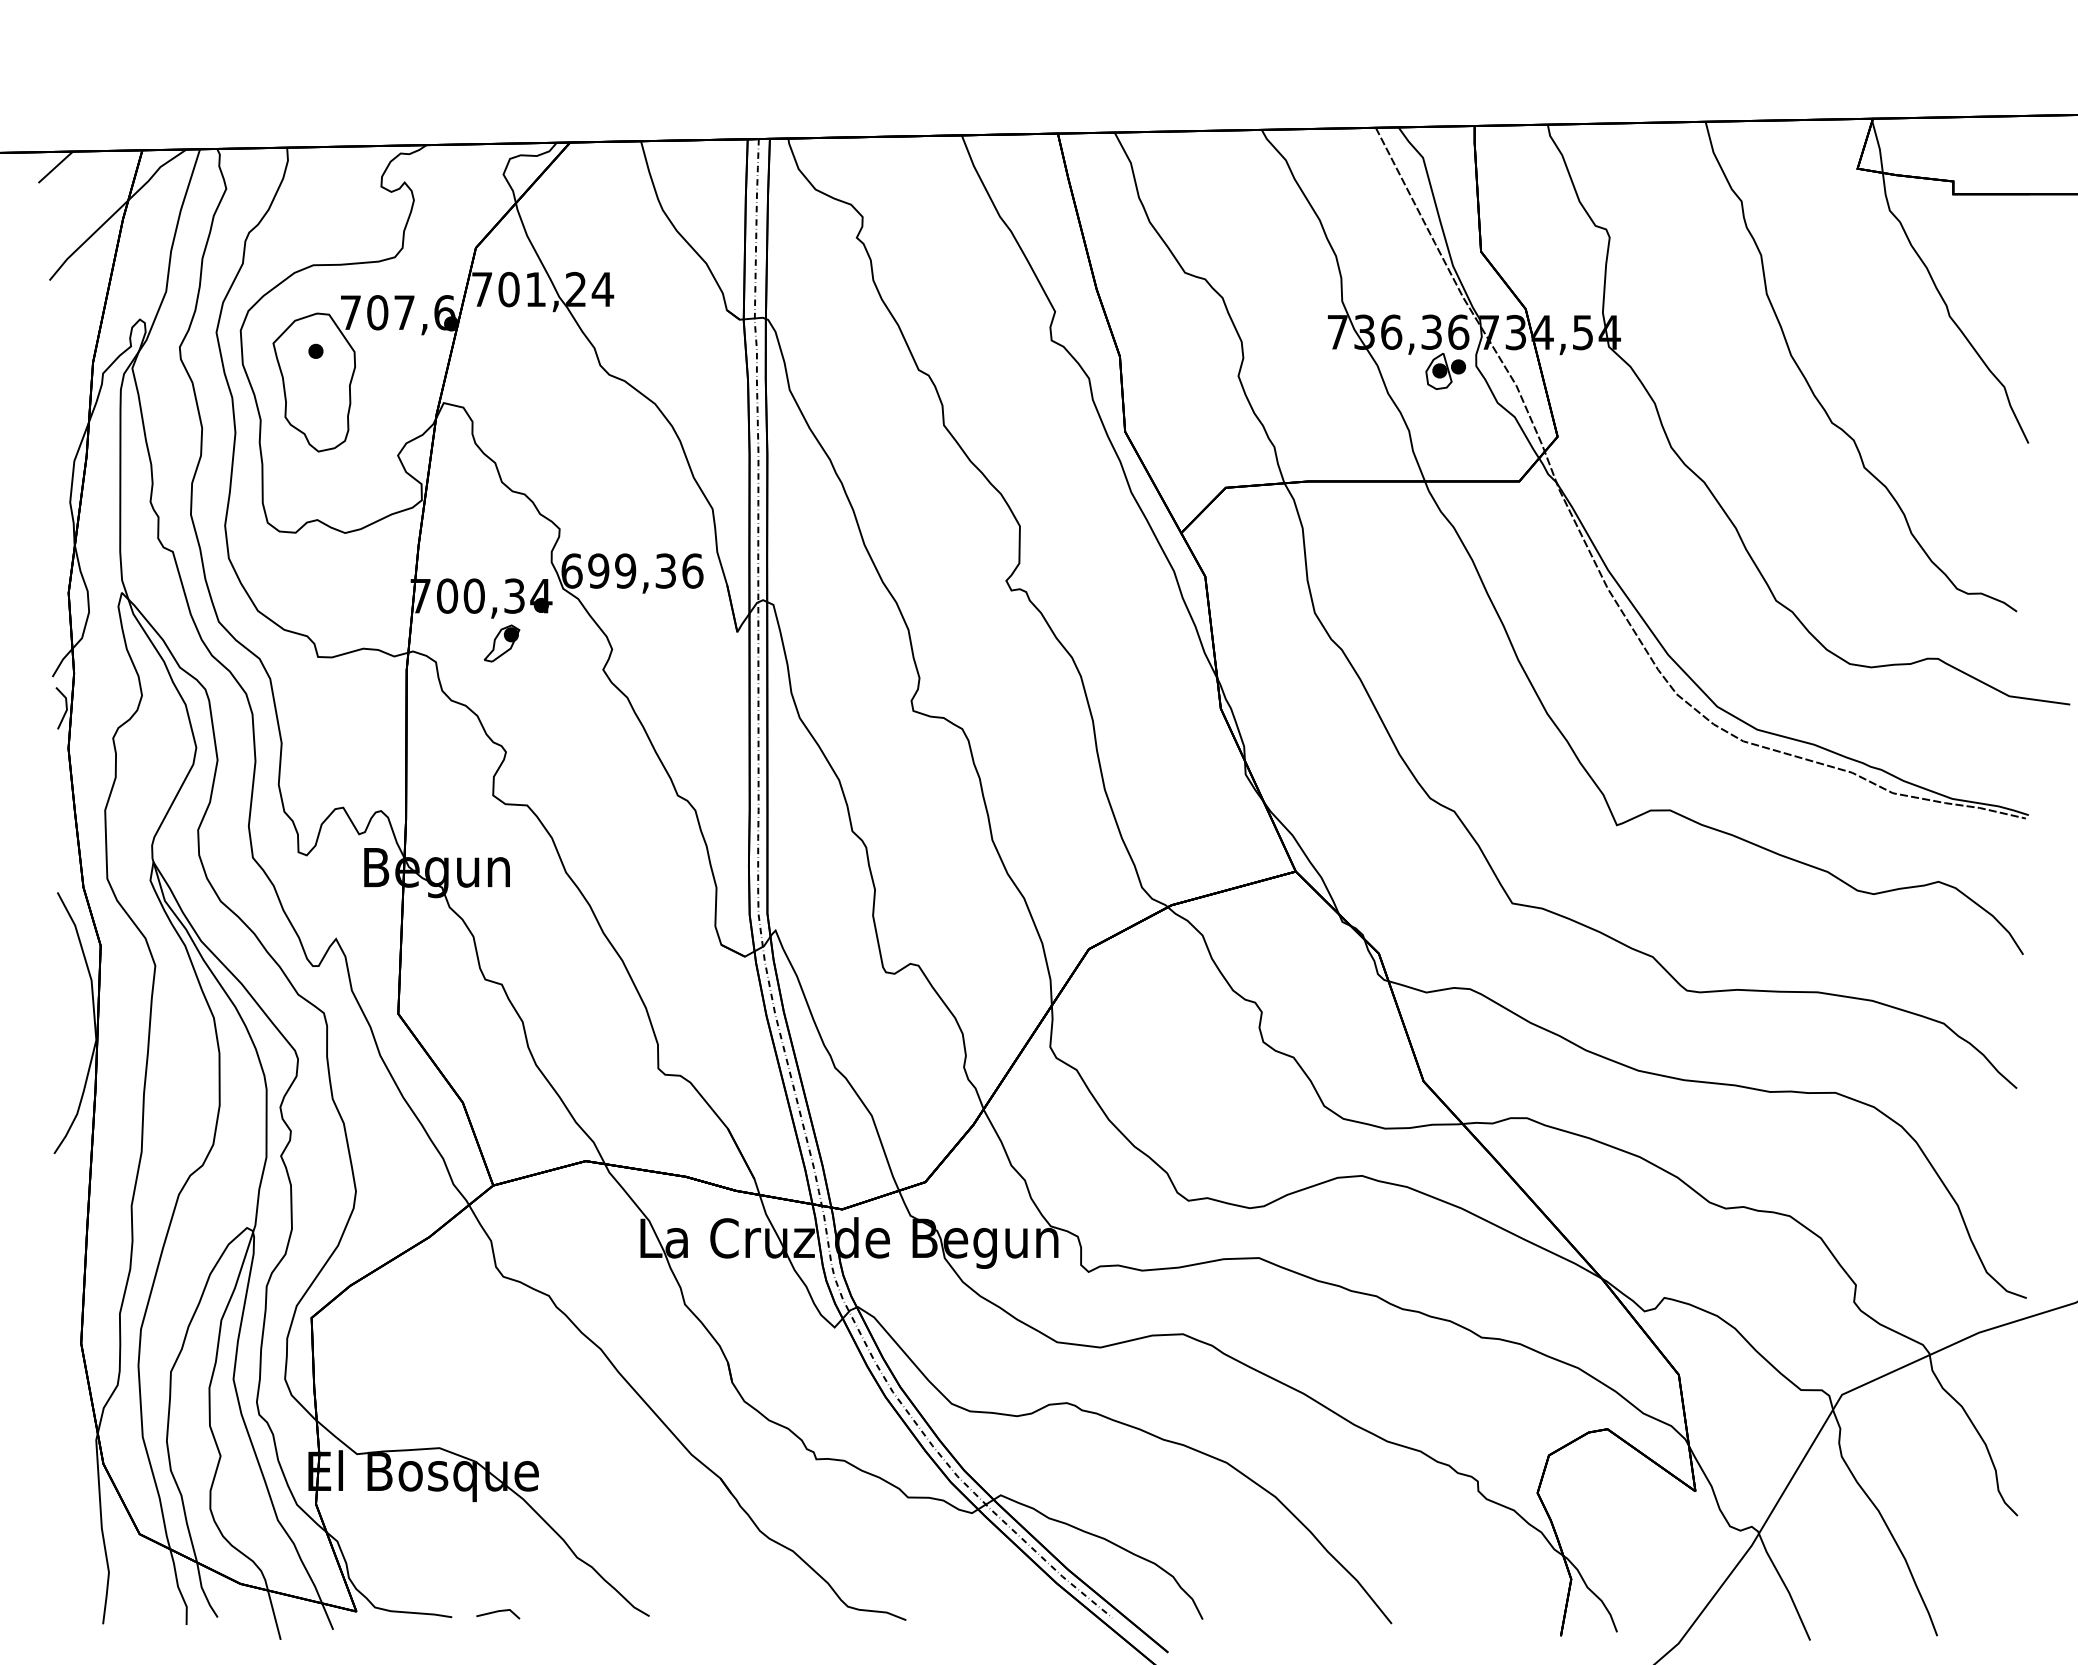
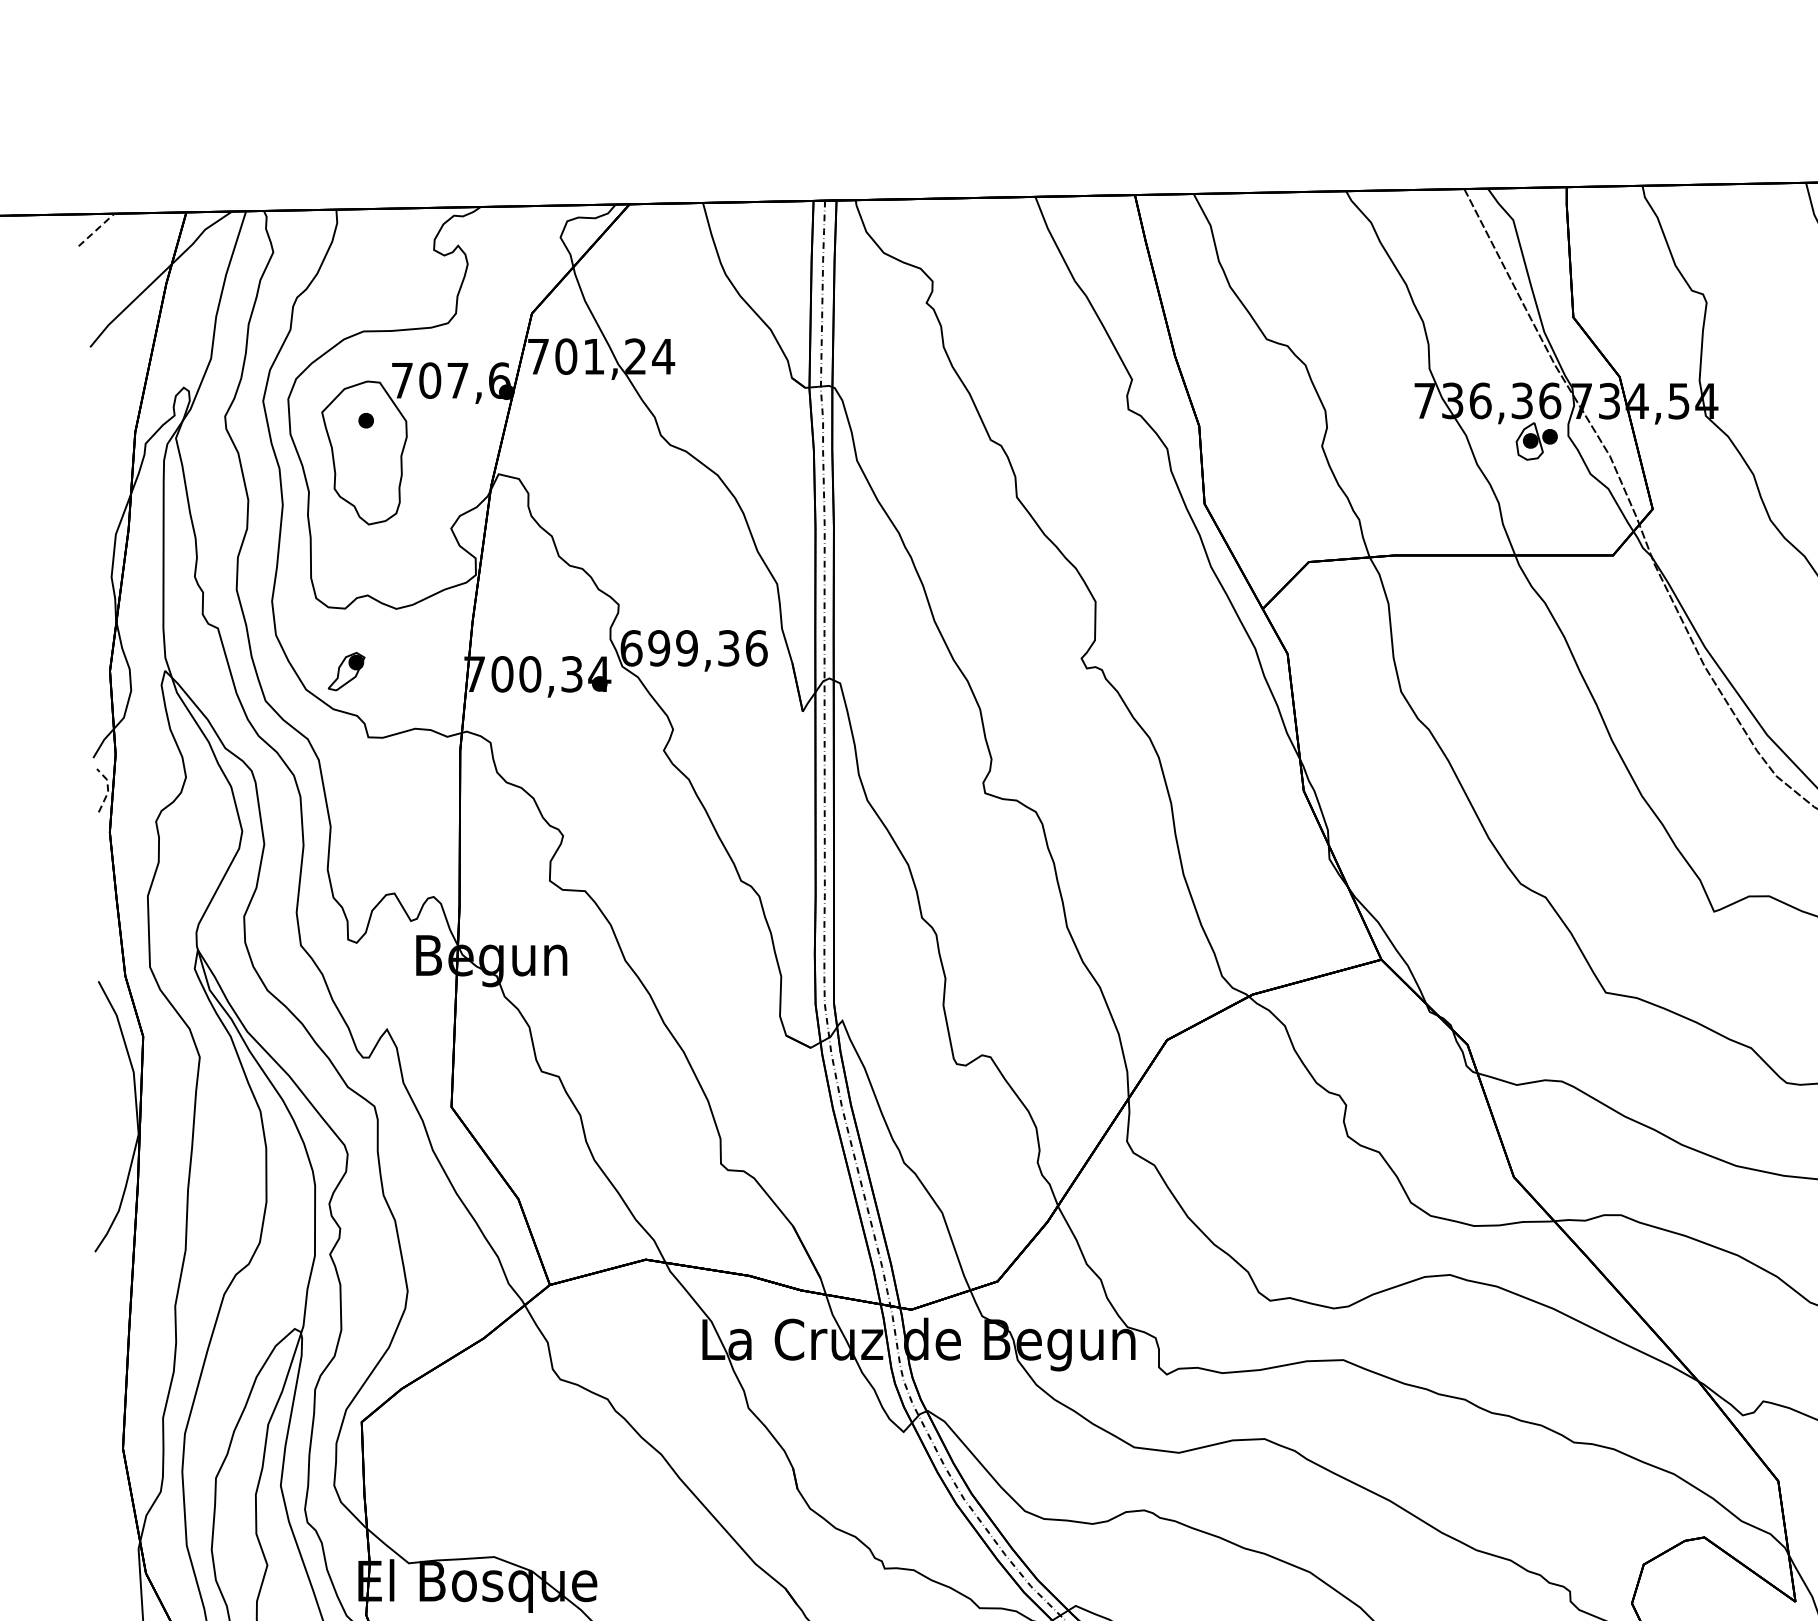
line: (56, 166) -> (97, 229), solid -> dashed
part: (502, 643) -> (347, 671), moved
line: (66, 706) -> (107, 788), solid -> dashed

